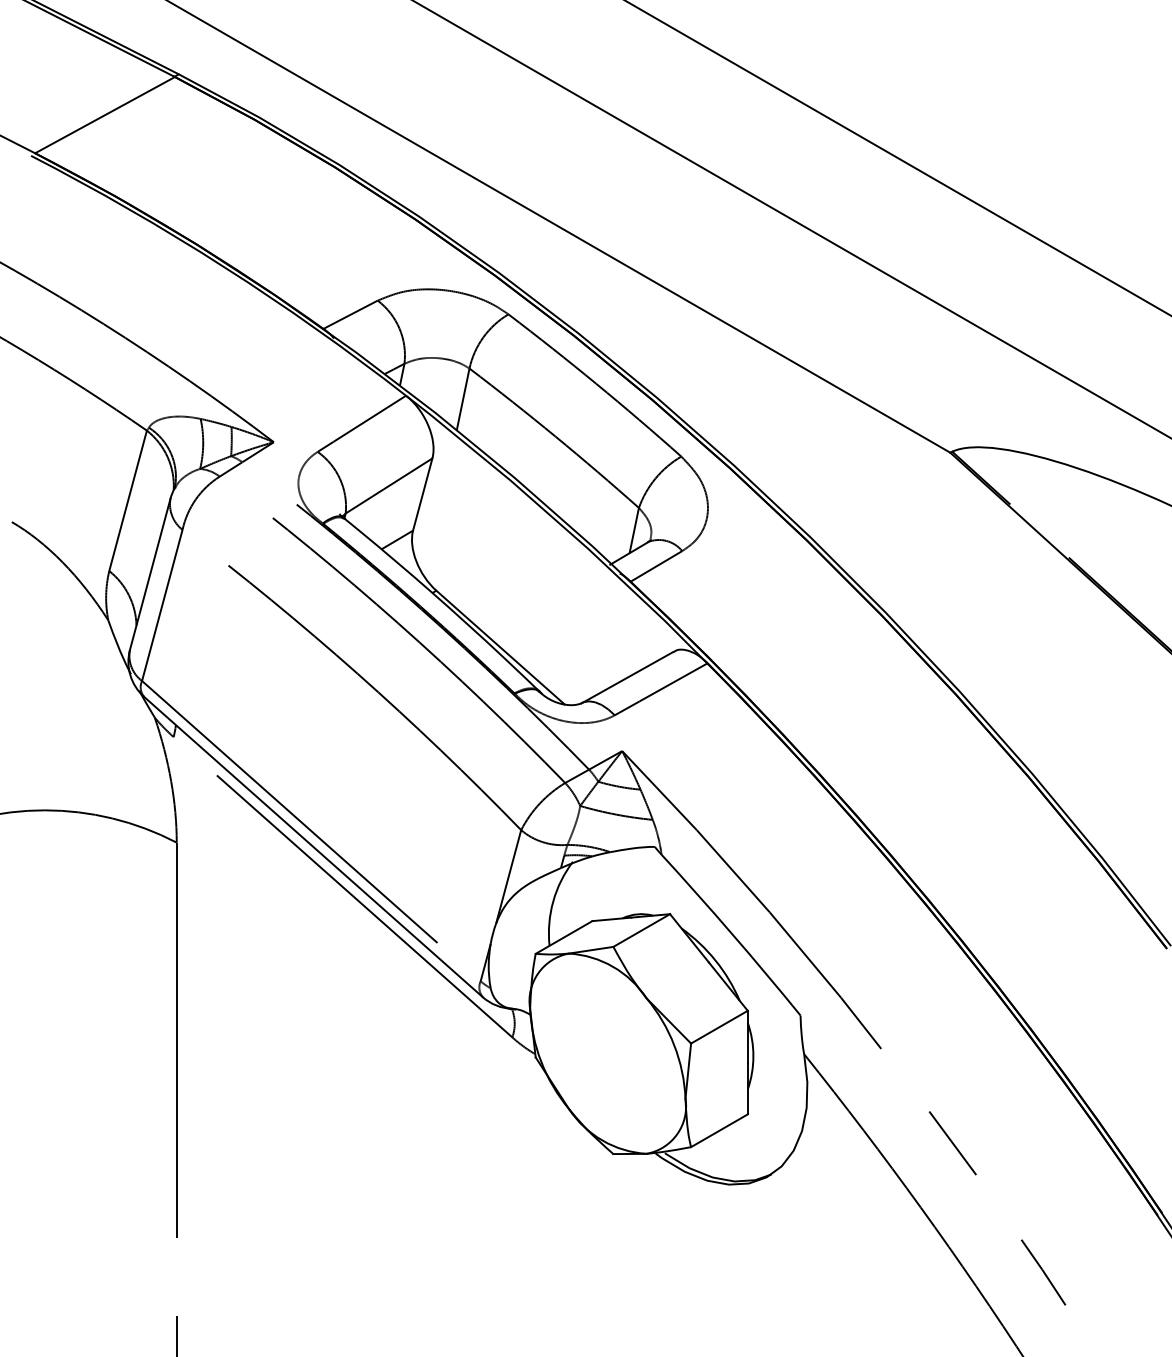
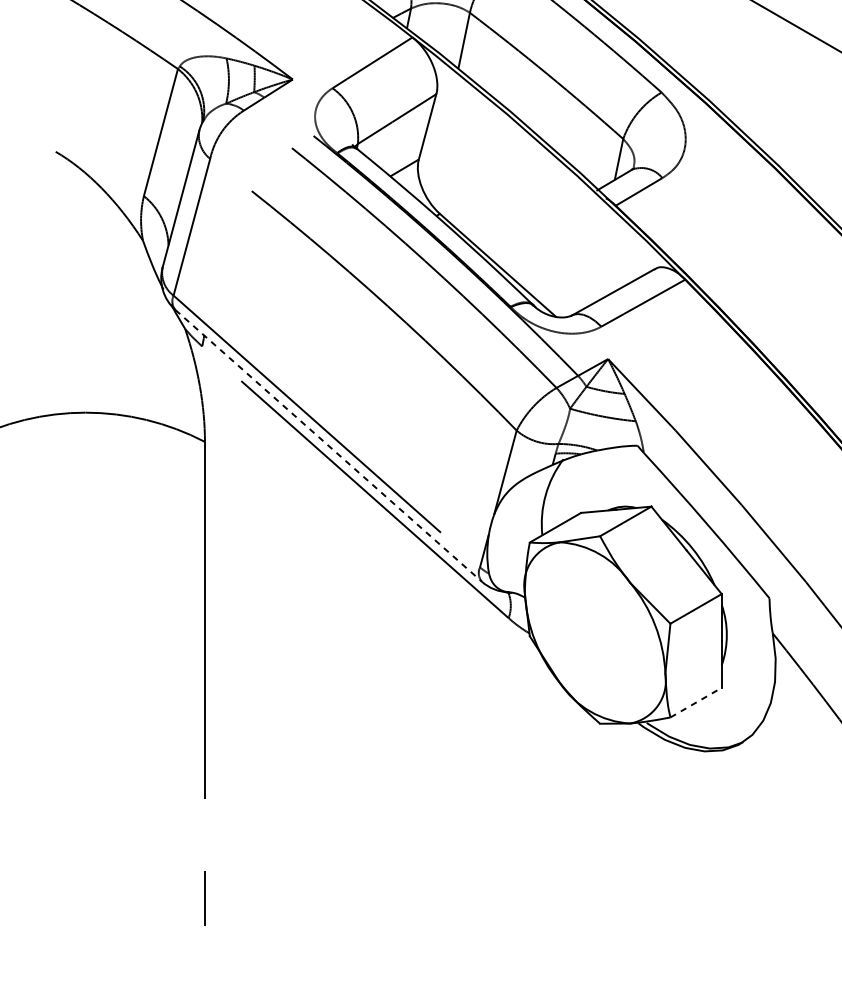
line: (313, 847) -> (328, 446), solid -> dashed
line: (719, 1130) -> (696, 702), solid -> dashed

